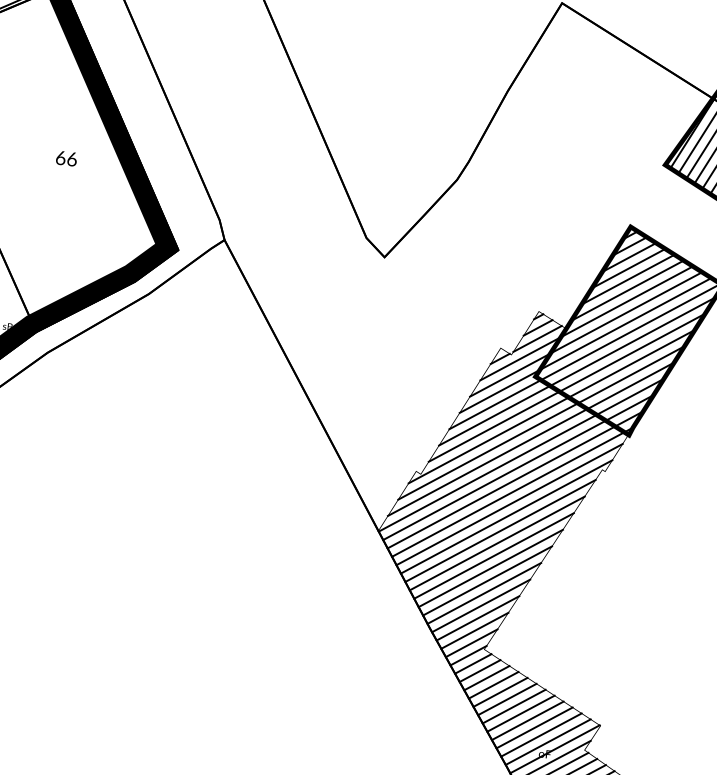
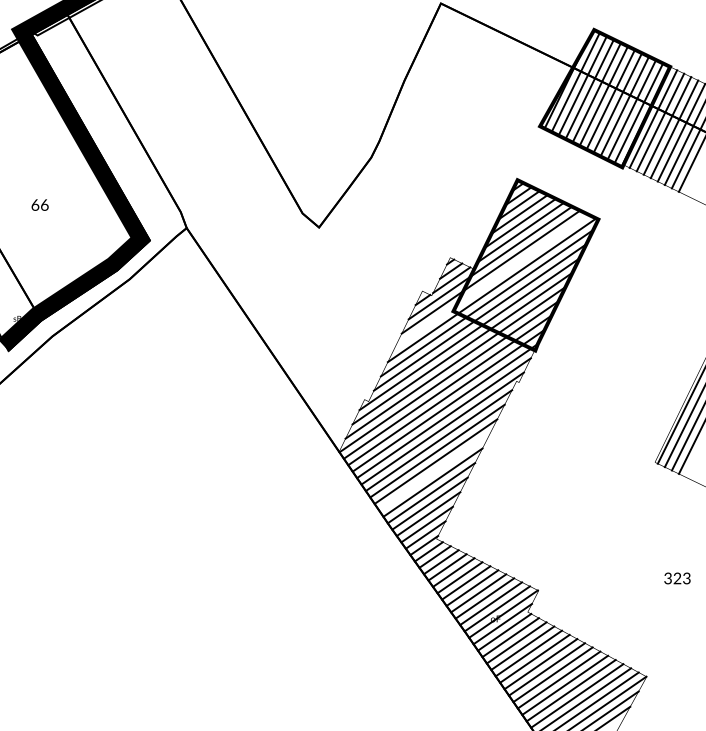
text: (65, 157) -> (39, 204), moved
line: (585, 344) -> (491, 280), removed
line: (490, 567) -> (434, 471), removed

